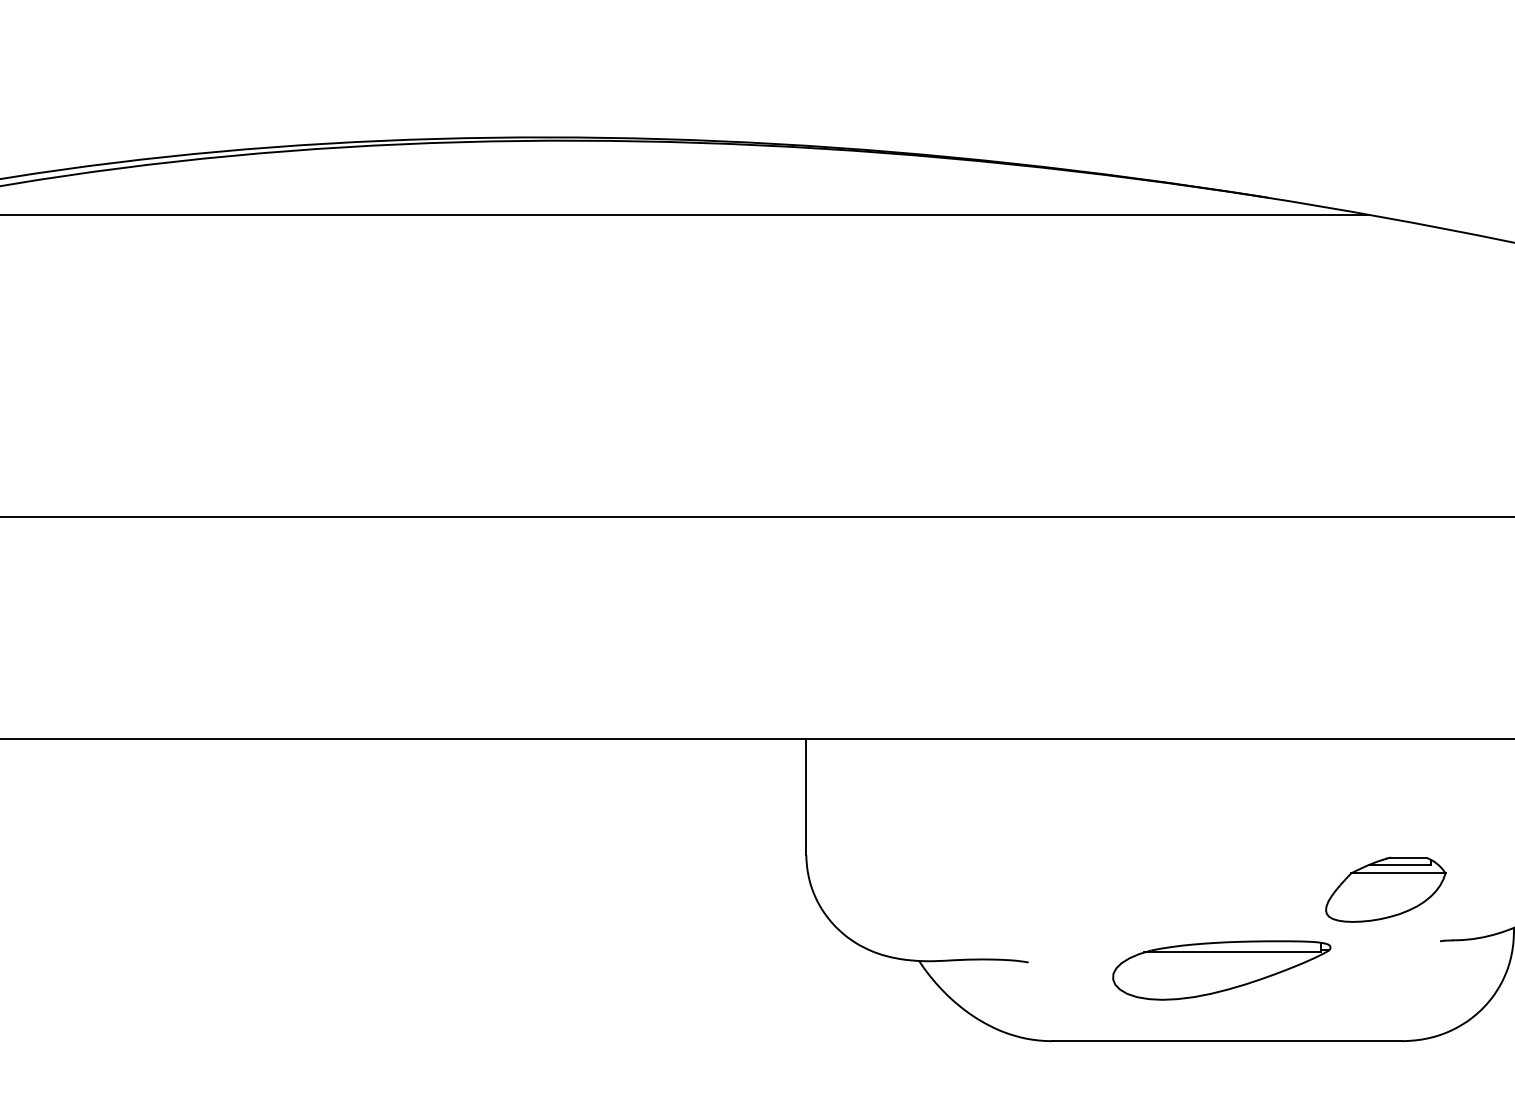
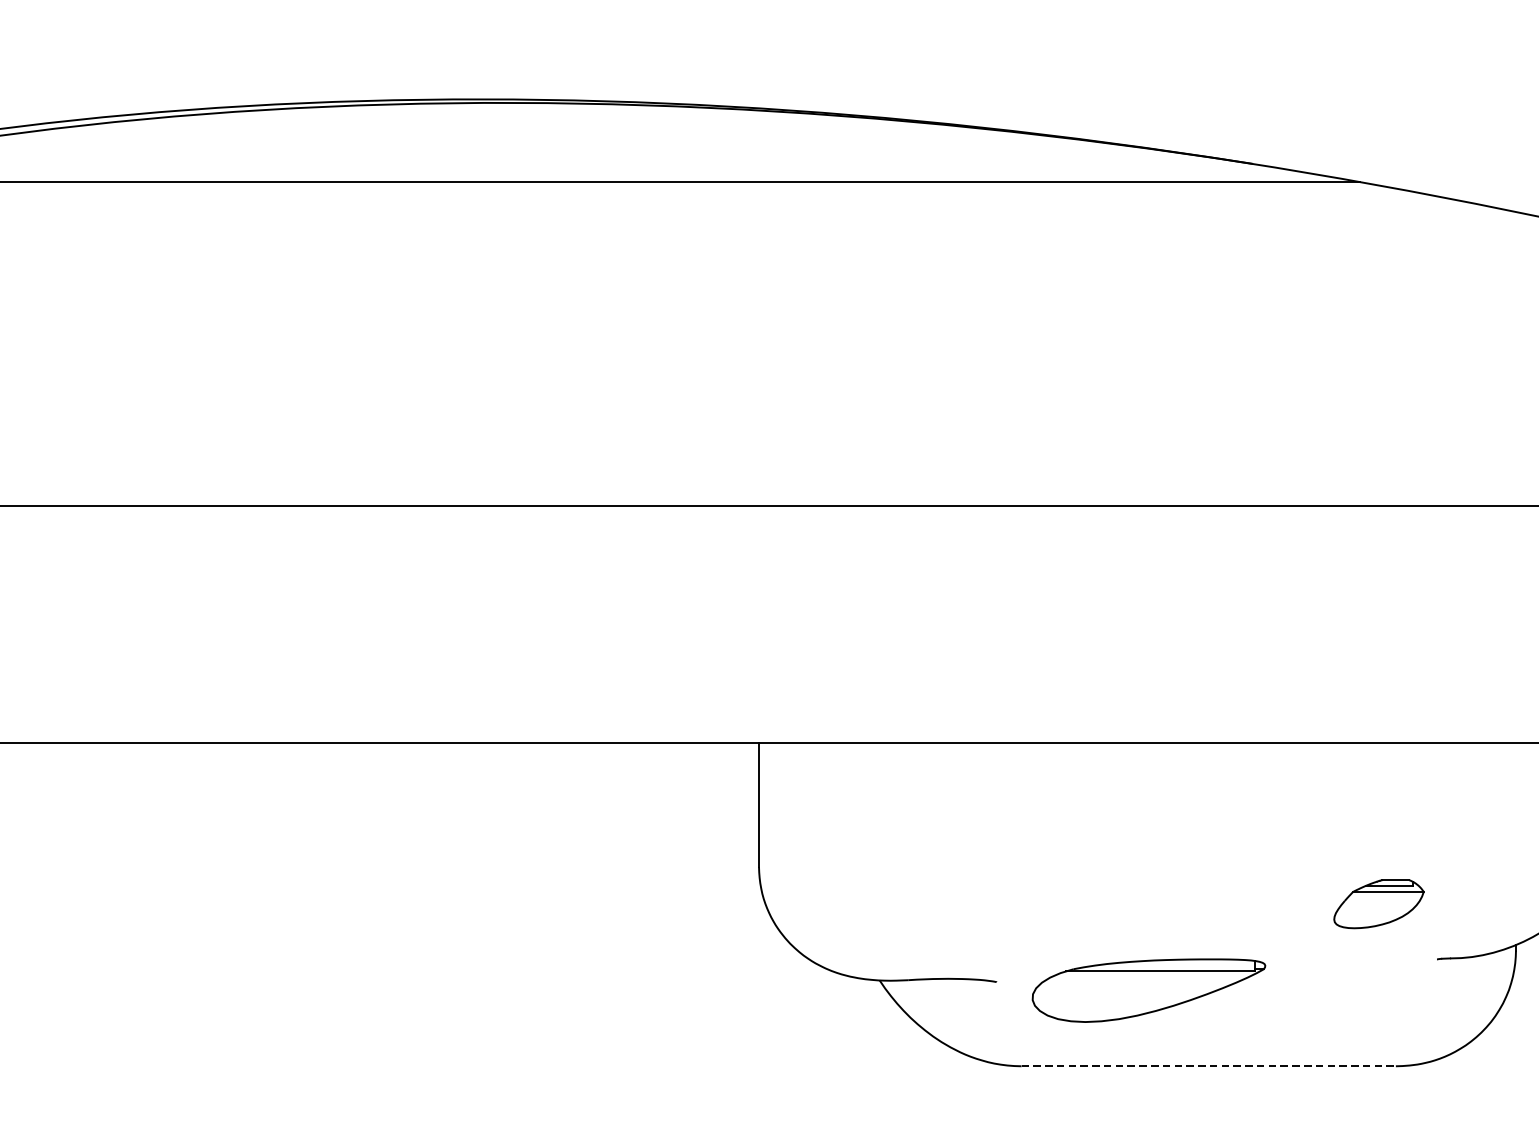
part: (1385, 889) -> (1378, 903), size x0.7
part: (1221, 970) -> (1148, 990), moved
line: (1226, 1041) -> (1208, 1066), solid -> dashed

